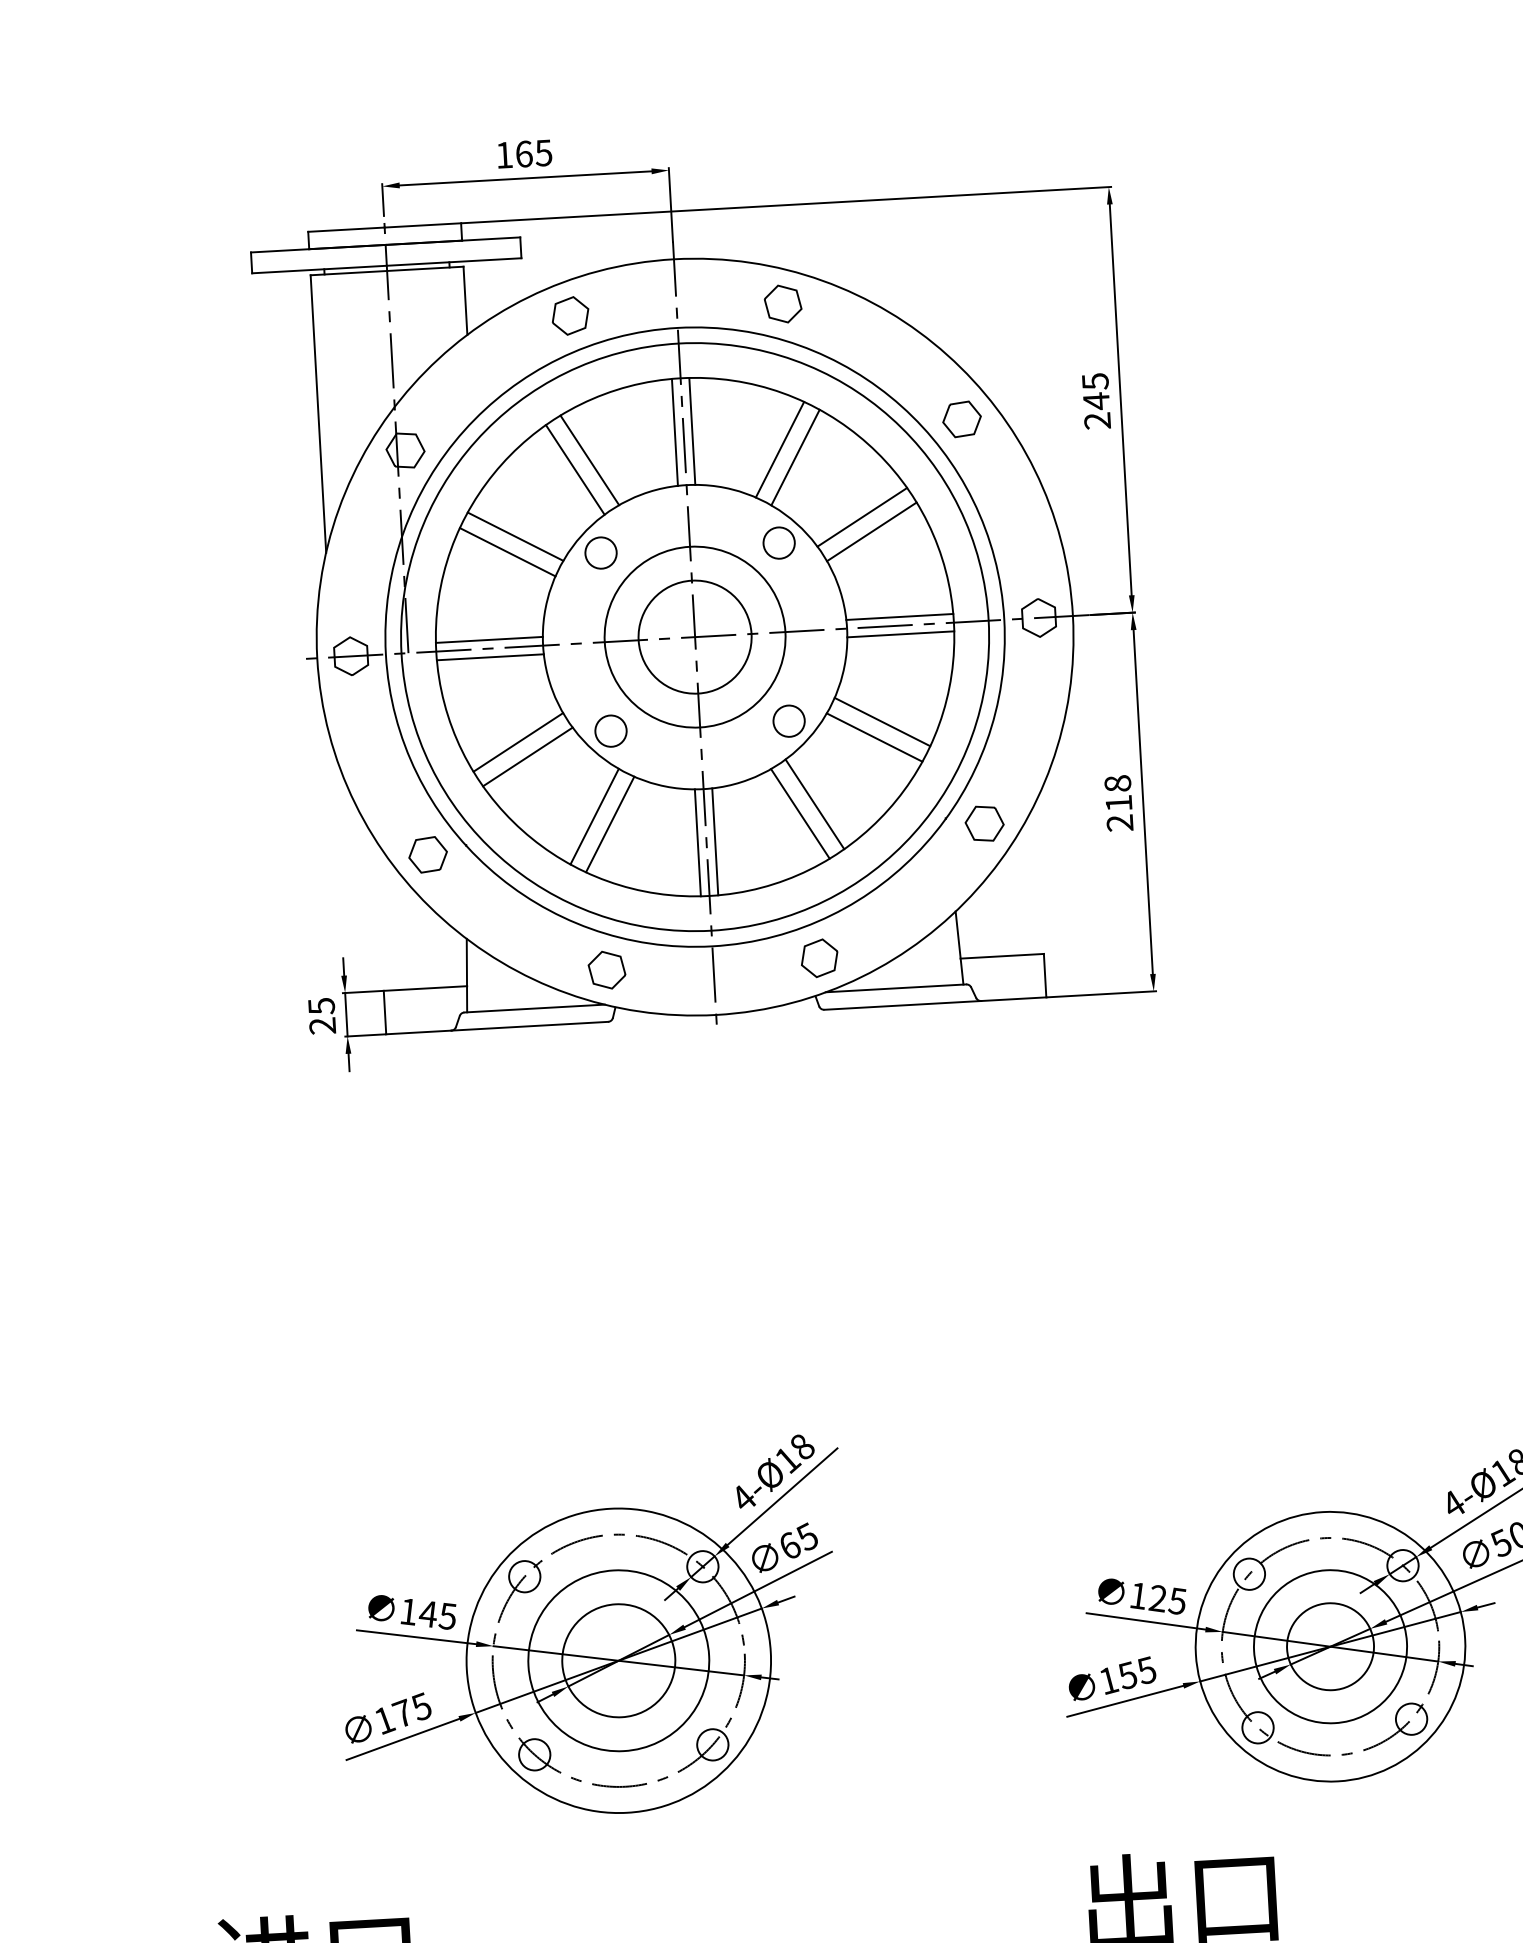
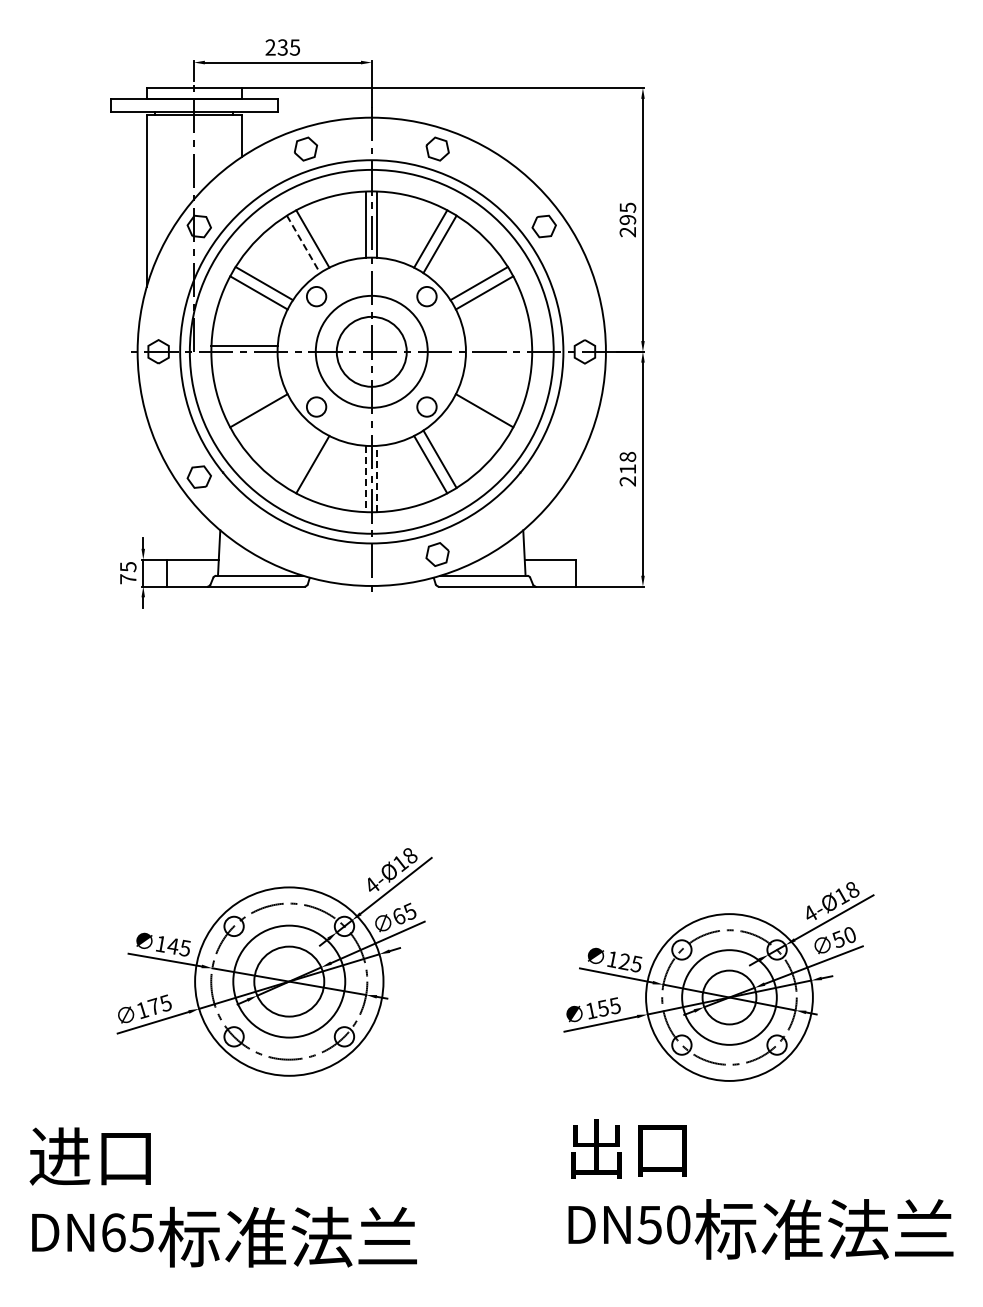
text: (513, 154) -> (276, 47), 165 -> 235
text: (1095, 400) -> (627, 219), 245 -> 295
line: (575, 470) -> (303, 244), solid -> dashed
line: (899, 617) -> (498, 346), removed
line: (900, 634) -> (498, 357), removed
line: (490, 657) -> (244, 357), removed
line: (873, 736) -> (478, 419), removed
line: (528, 755) -> (264, 419), removed
line: (594, 815) -> (303, 458), removed
part: (983, 822) -> (543, 476), removed
line: (715, 840) -> (377, 478), solid -> dashed
line: (698, 843) -> (366, 479), solid -> dashed
part: (606, 970) -> (305, 554), removed
text: (323, 1026) -> (128, 579), 25 -> 75

